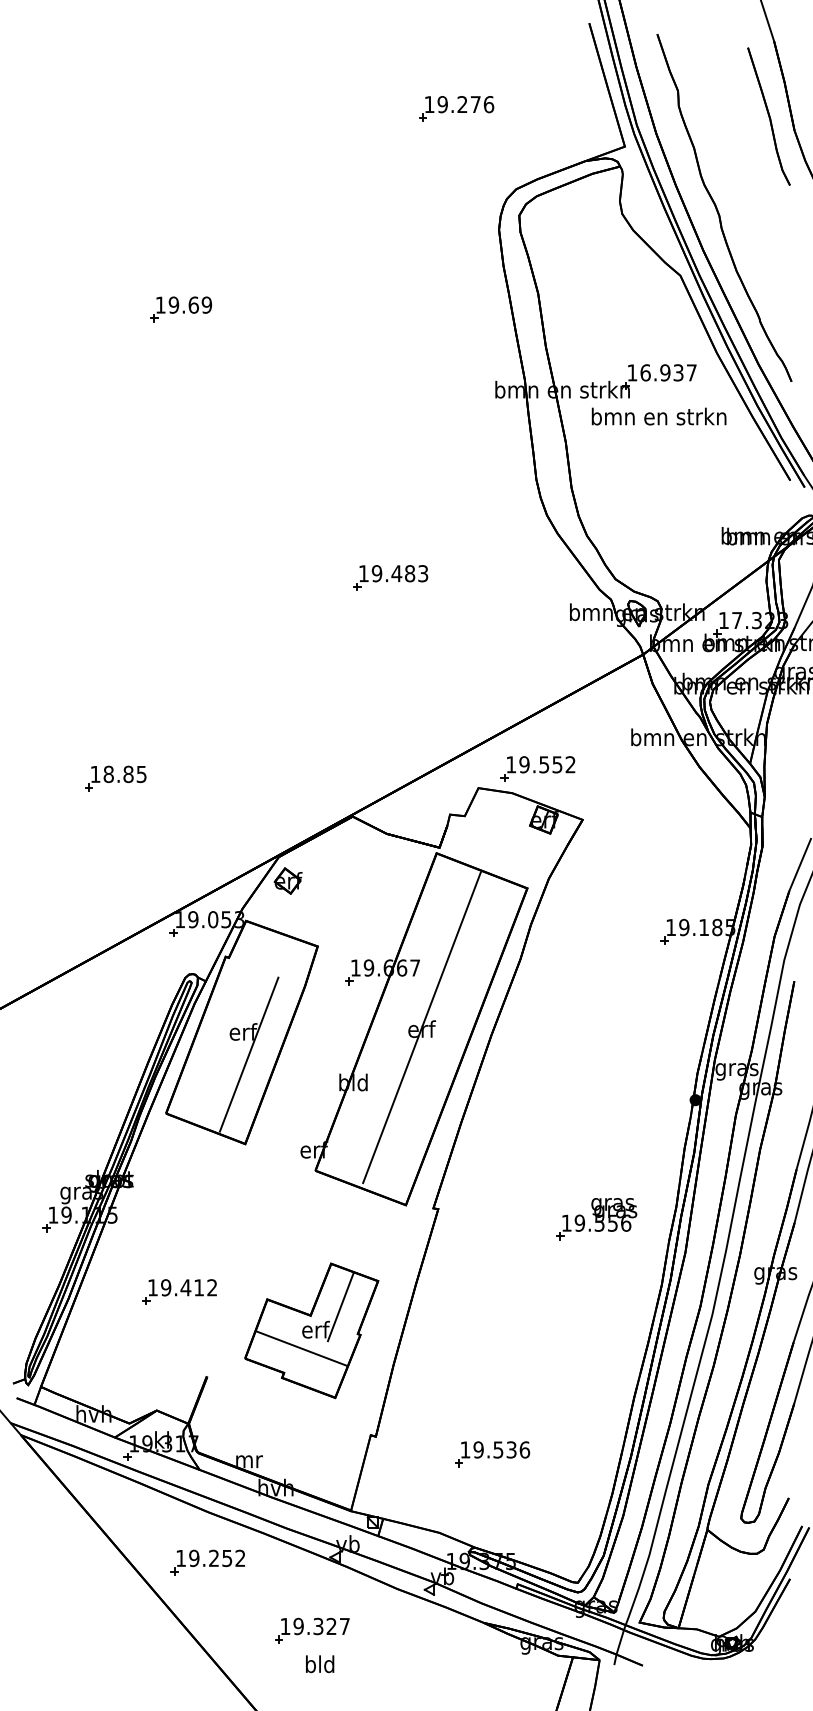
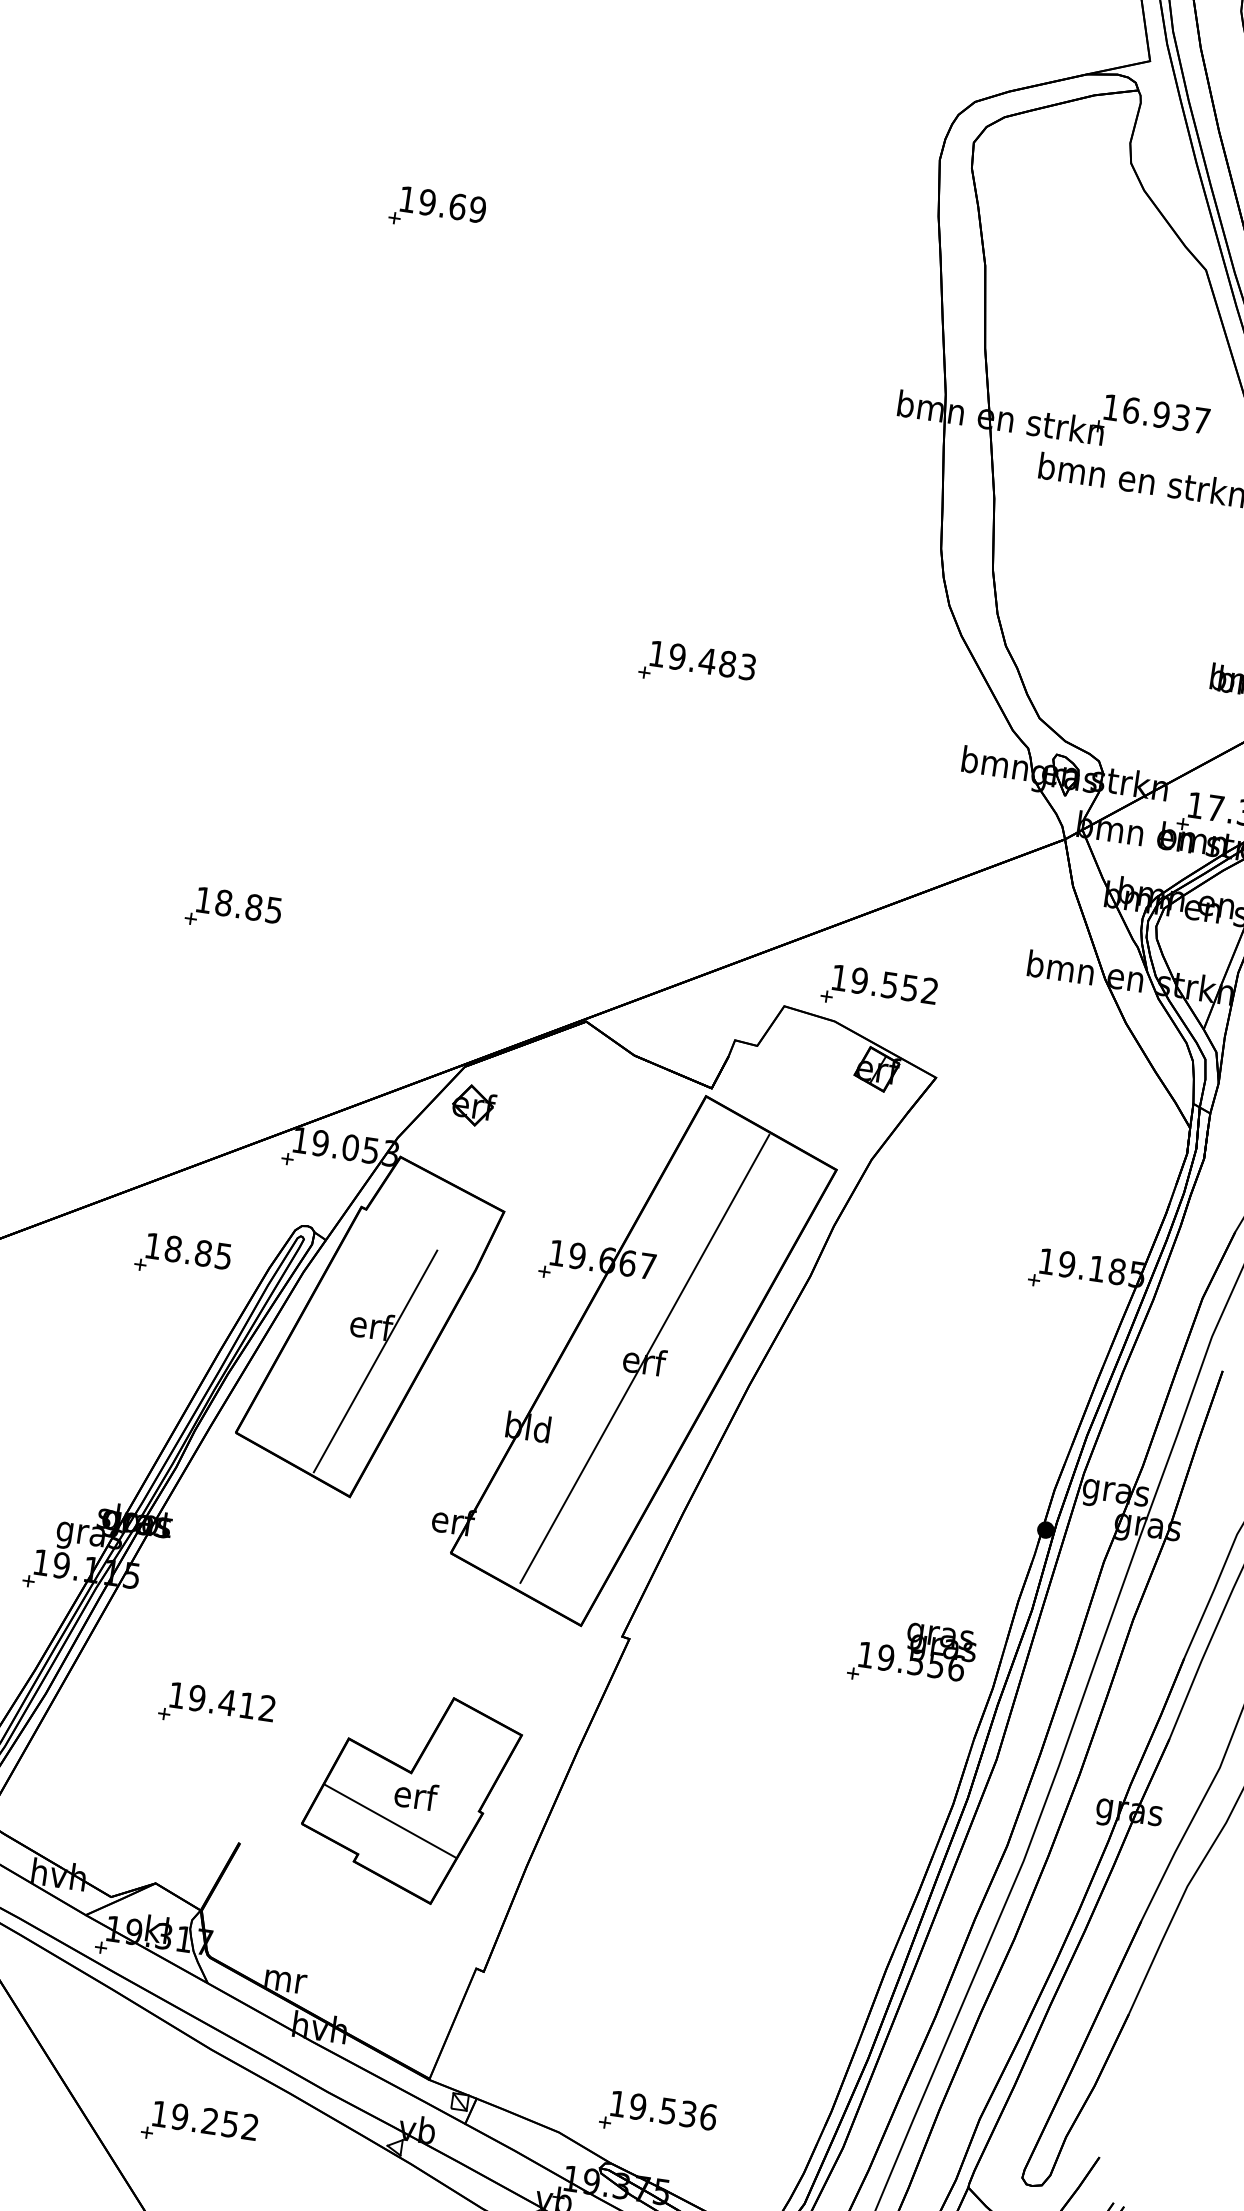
part: (115, 1005) -> (182, 1256), added
part: (596, 1219) -> (912, 1655), moved
line: (340, 1307) -> (458, 1767), removed
part: (492, 1454) -> (658, 2116), moved

